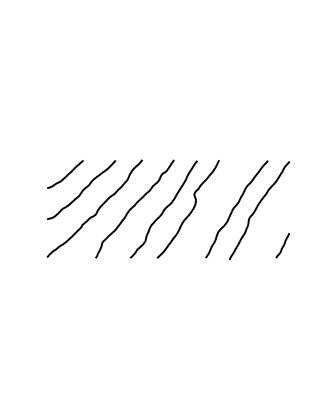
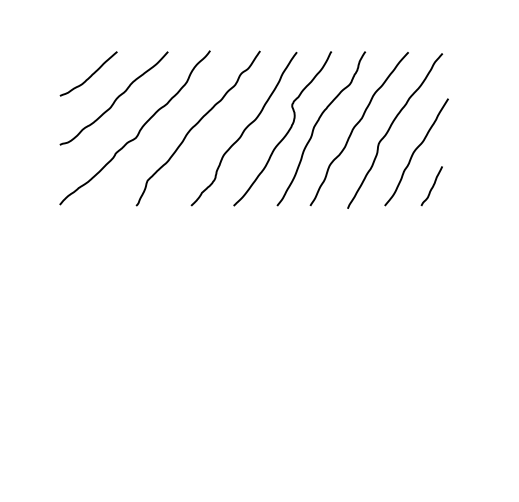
curve: (209, 208) -> (316, 127), added
curve: (272, 223) -> (415, 151), added

